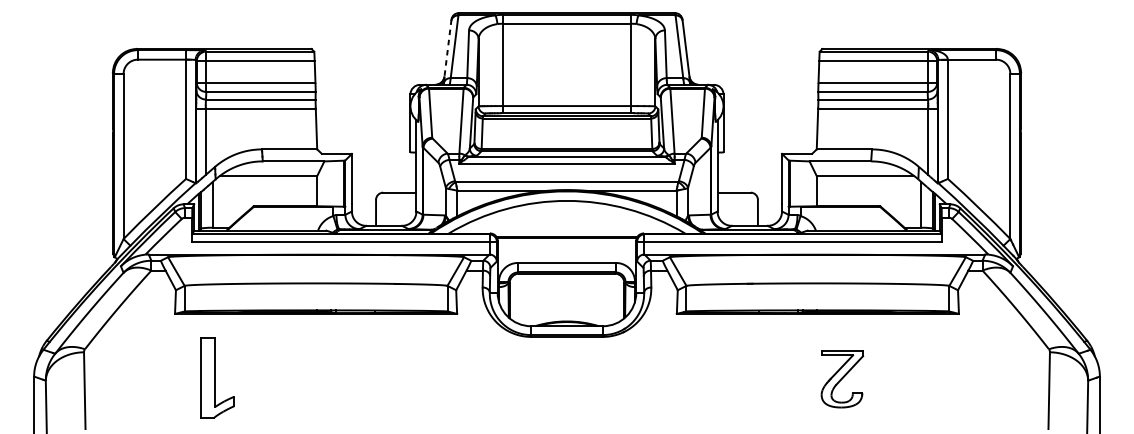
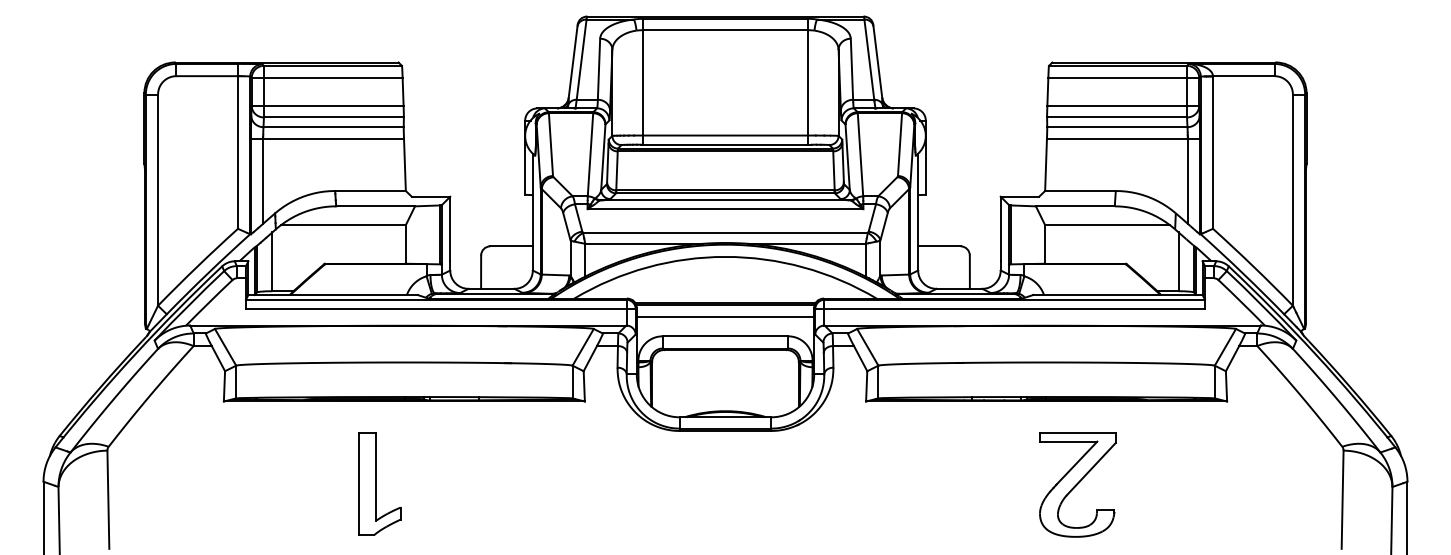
line: (448, 48) -> (573, 61), dashed -> solid
line: (567, 247) -> (725, 316), added
part: (217, 377) -> (379, 483), moved
part: (842, 378) -> (1077, 484), size x1.43

